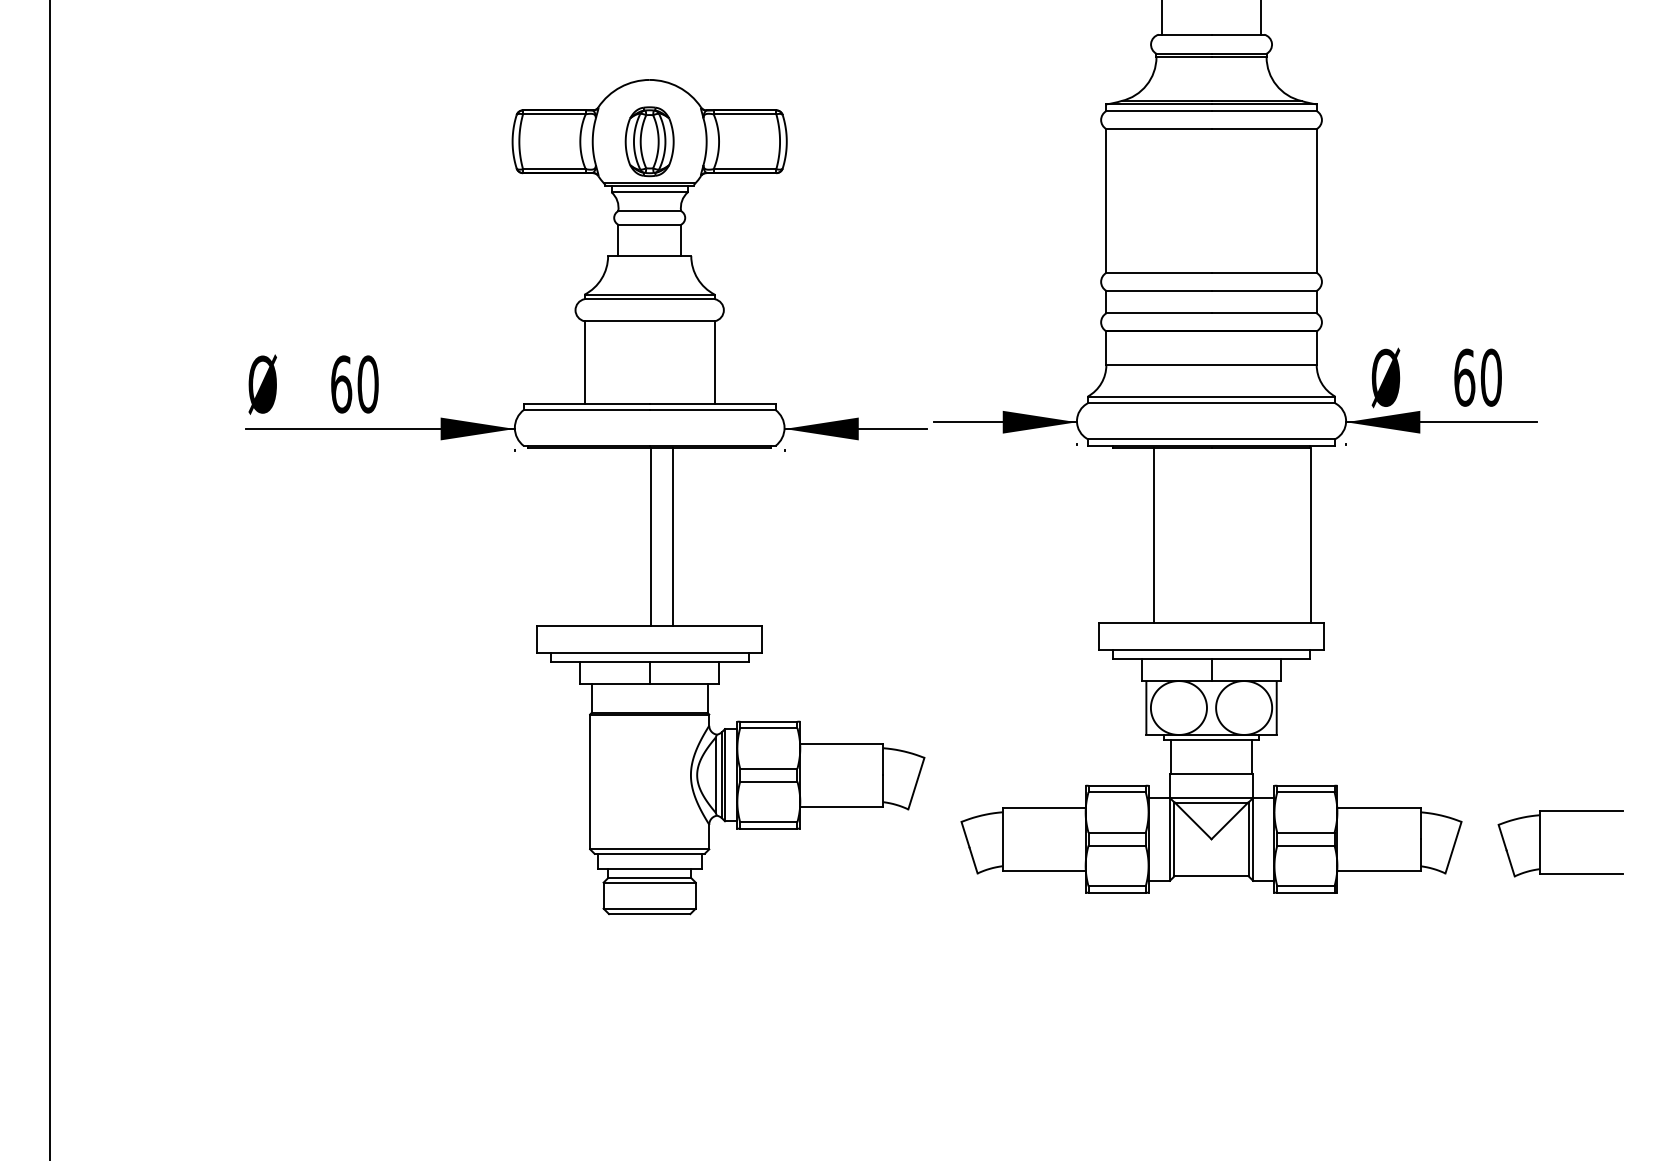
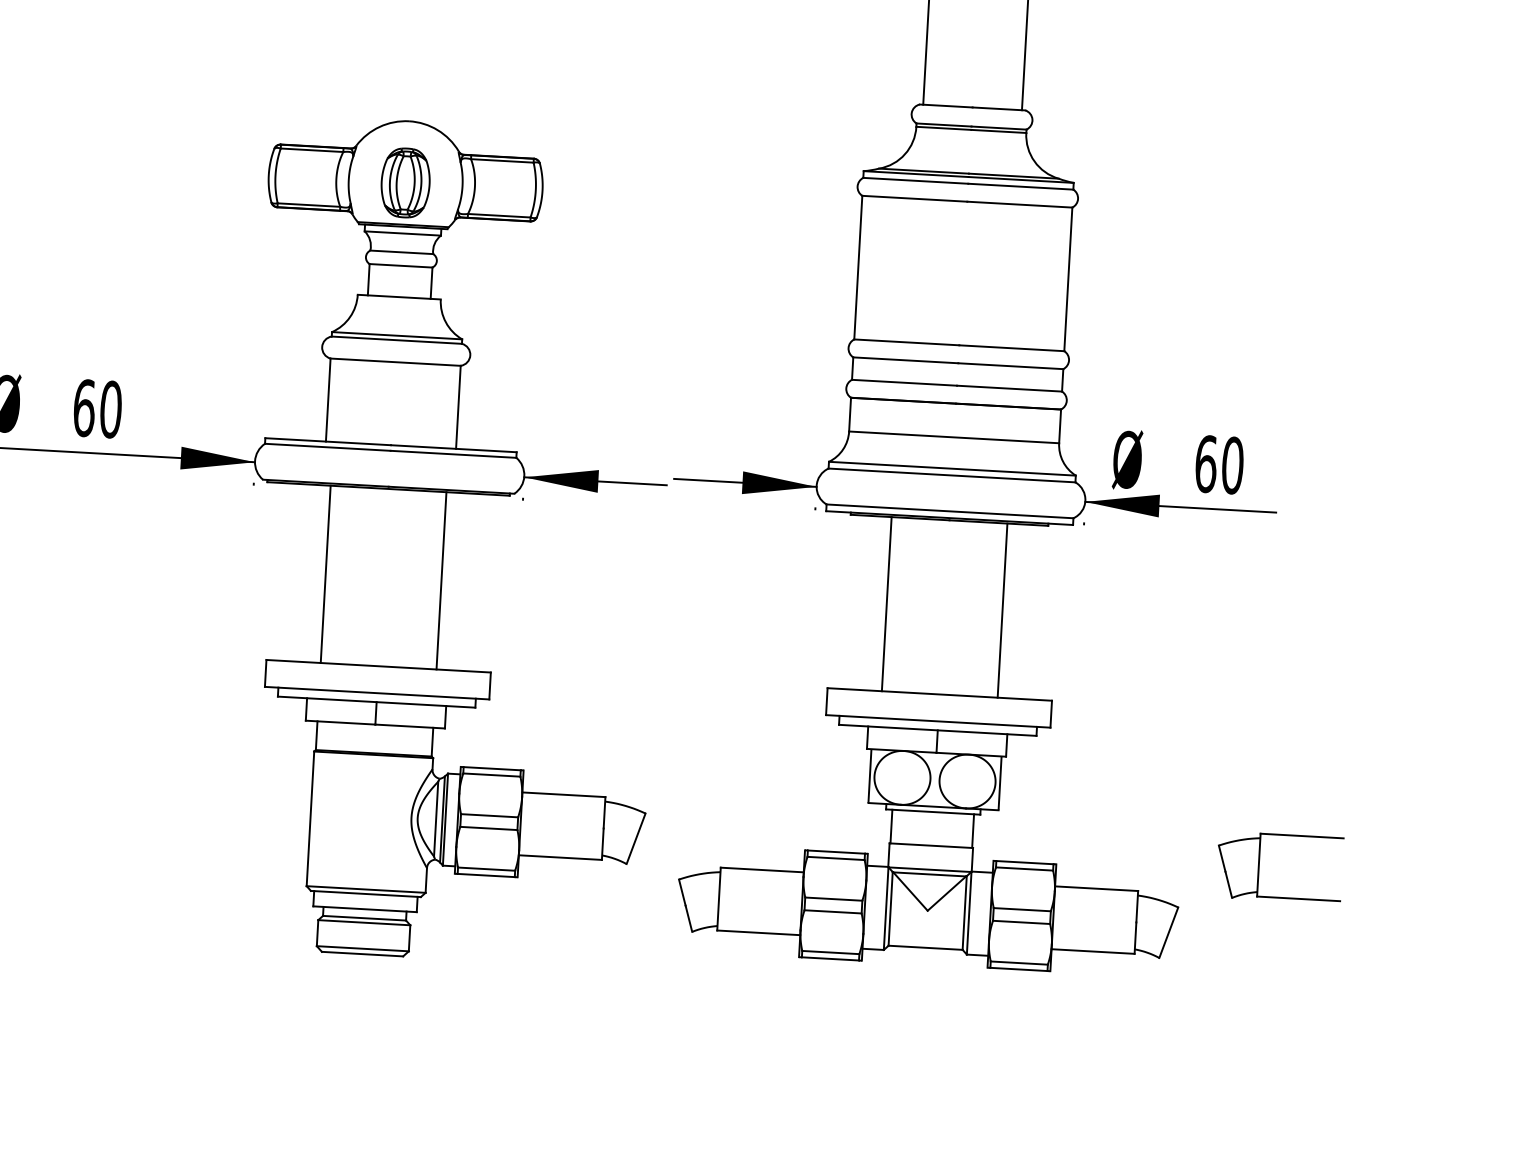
line: (1310, 535) -> (1002, 610), moved
line: (650, 536) -> (325, 573), moved
line: (672, 536) -> (441, 580), moved
part: (1540, 843) -> (1259, 866), moved

